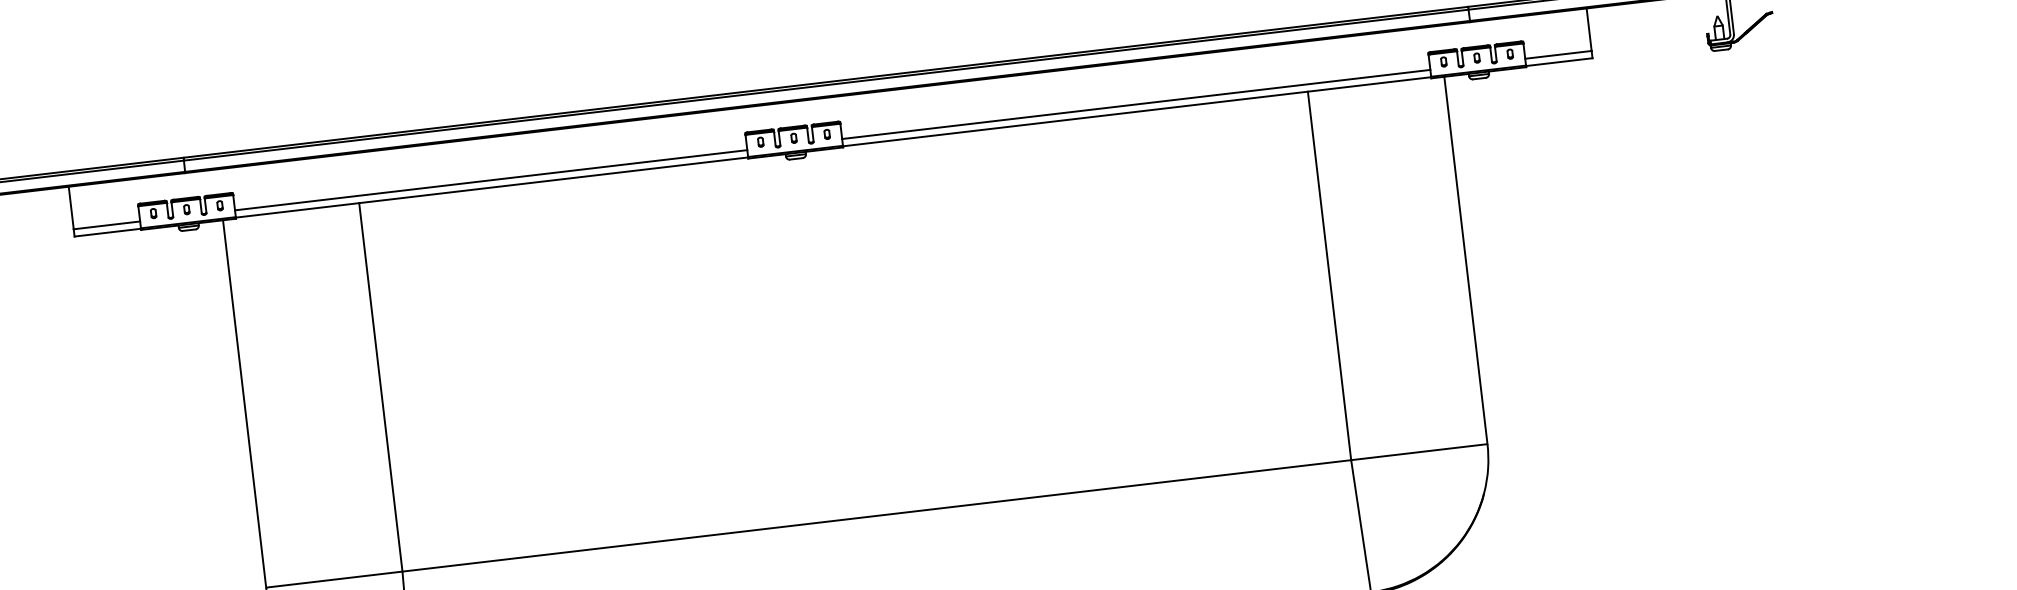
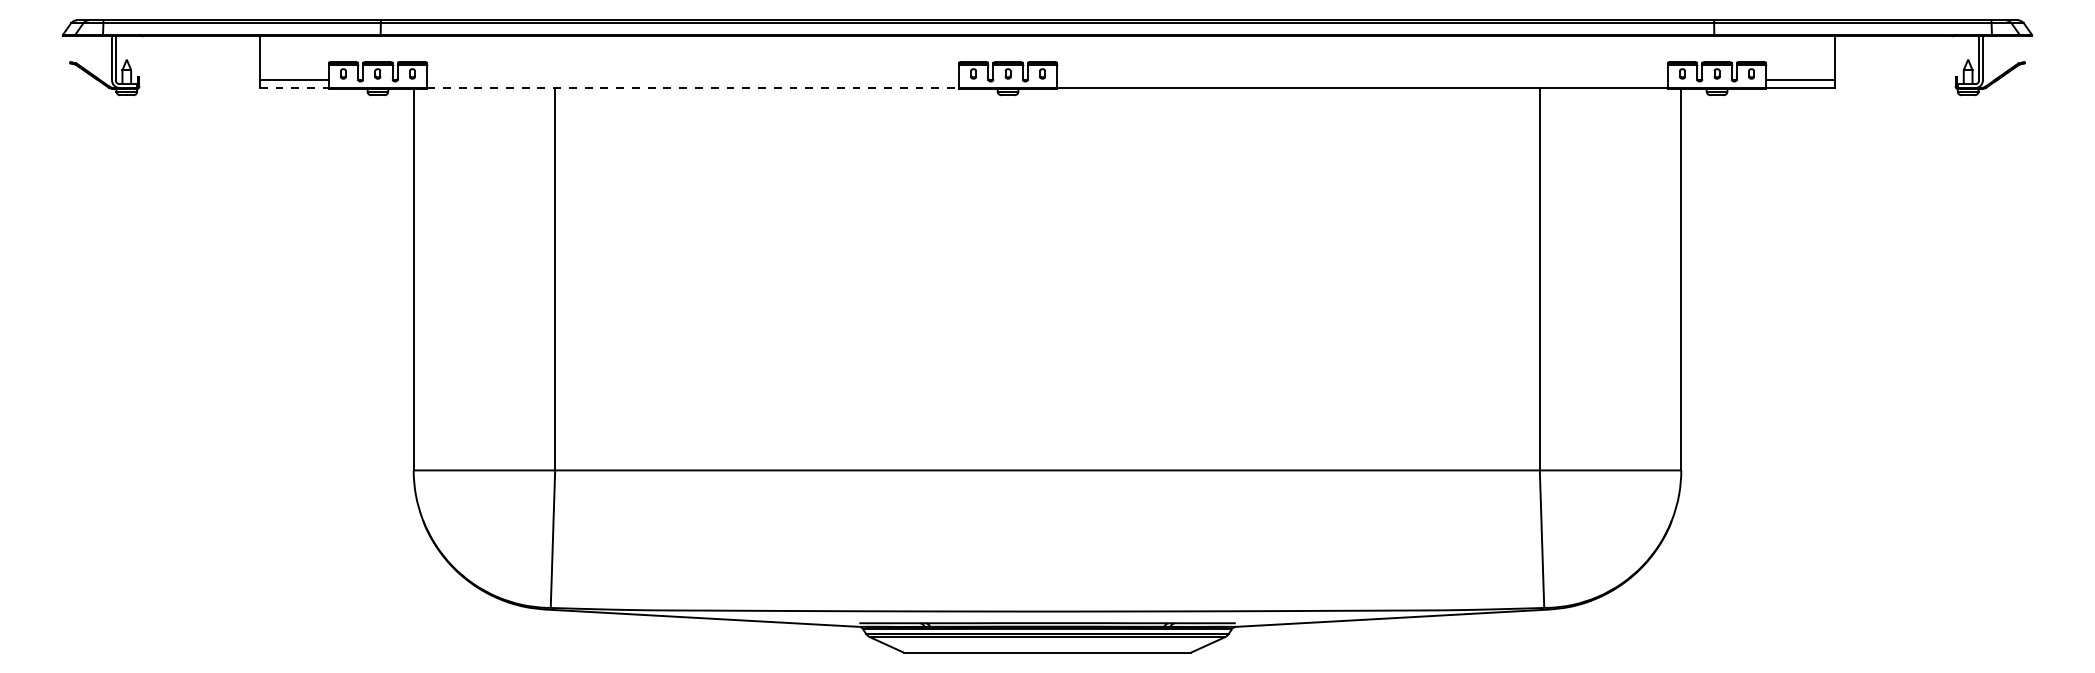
line: (1136, 104) -> (1362, 80), removed
line: (490, 180) -> (692, 80), removed
line: (492, 187) -> (693, 87), solid -> dashed
line: (108, 232) -> (294, 87), solid -> dashed

